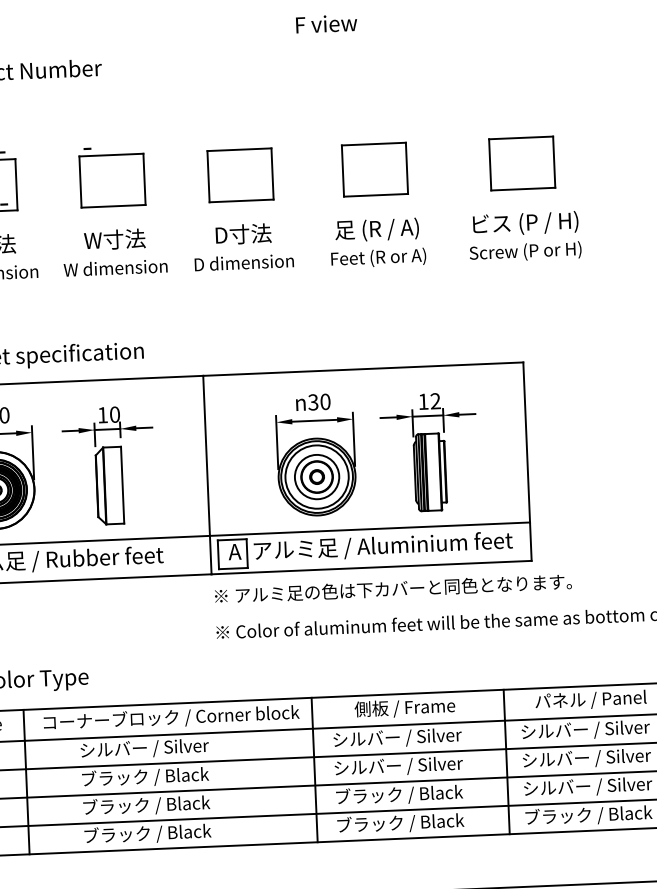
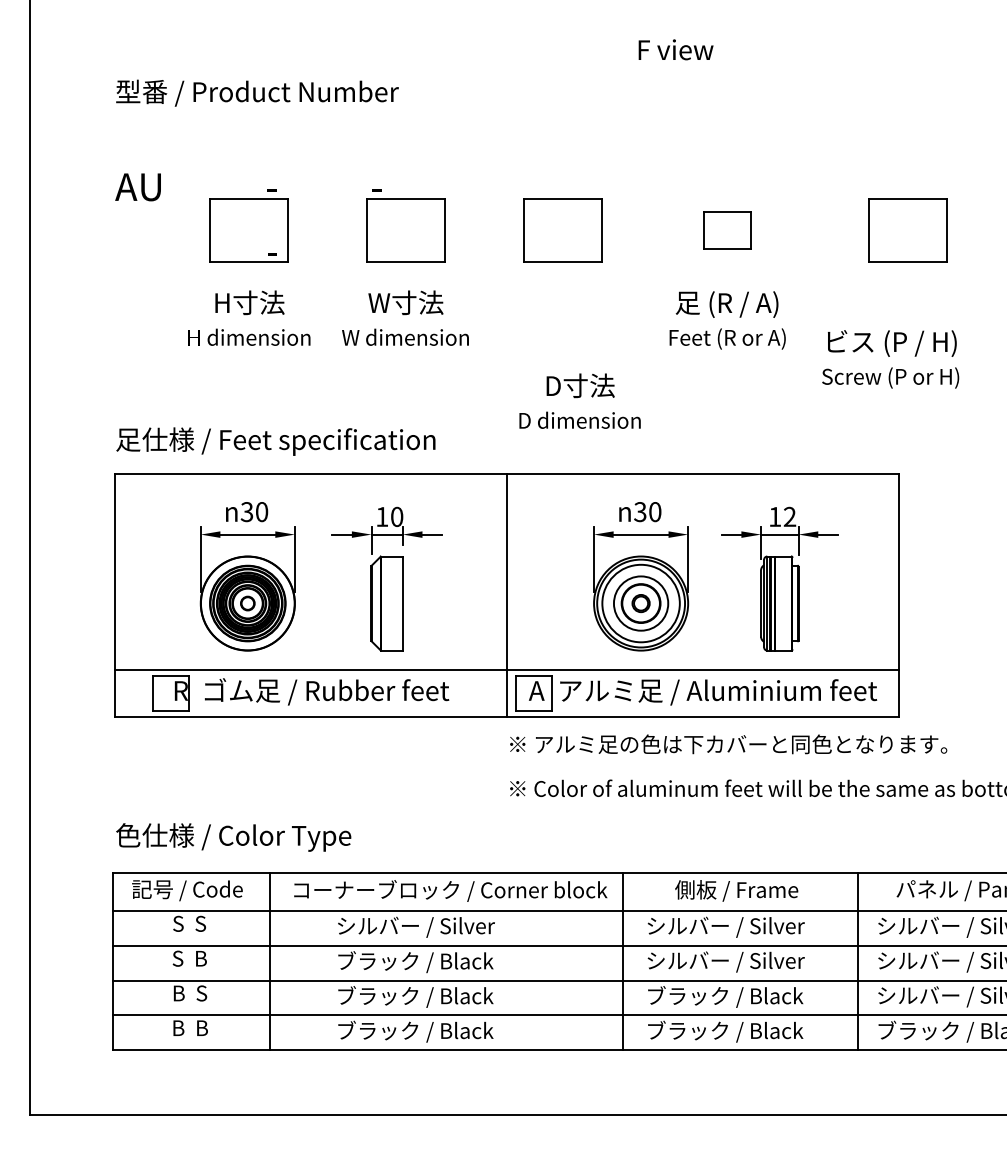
part: (374, 169) -> (727, 230), size x0.6
text: (524, 236) -> (890, 359), moved
text: (243, 246) -> (579, 400), moved

